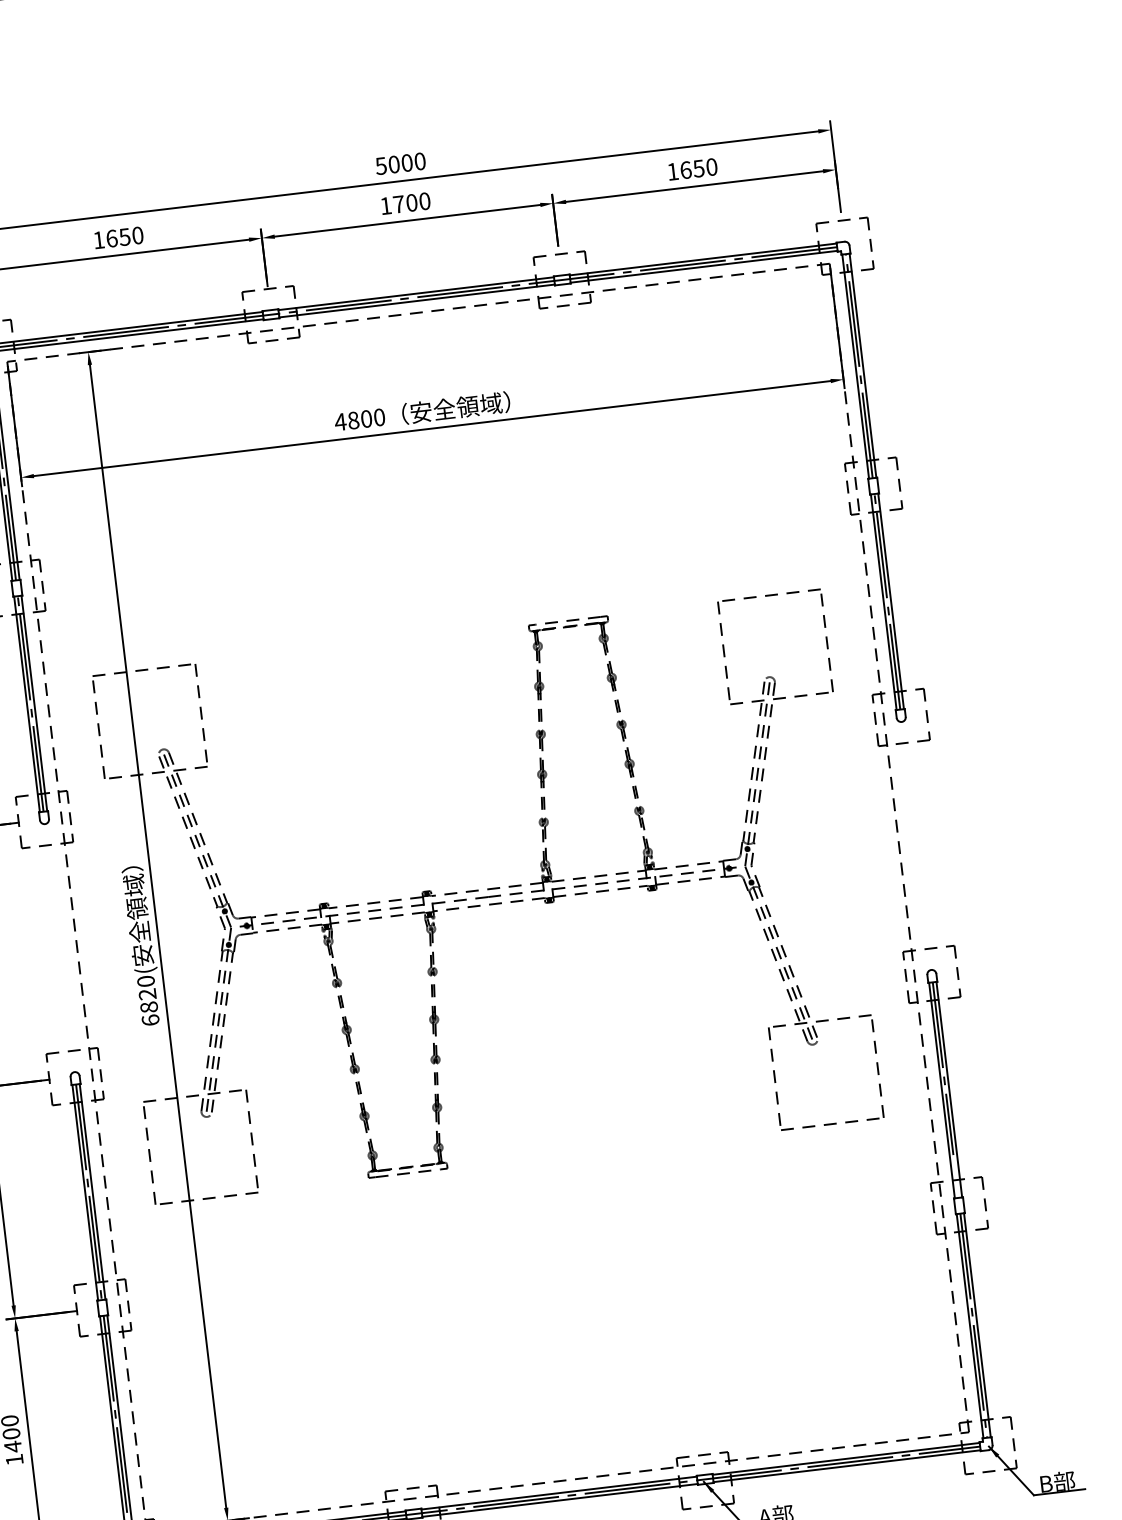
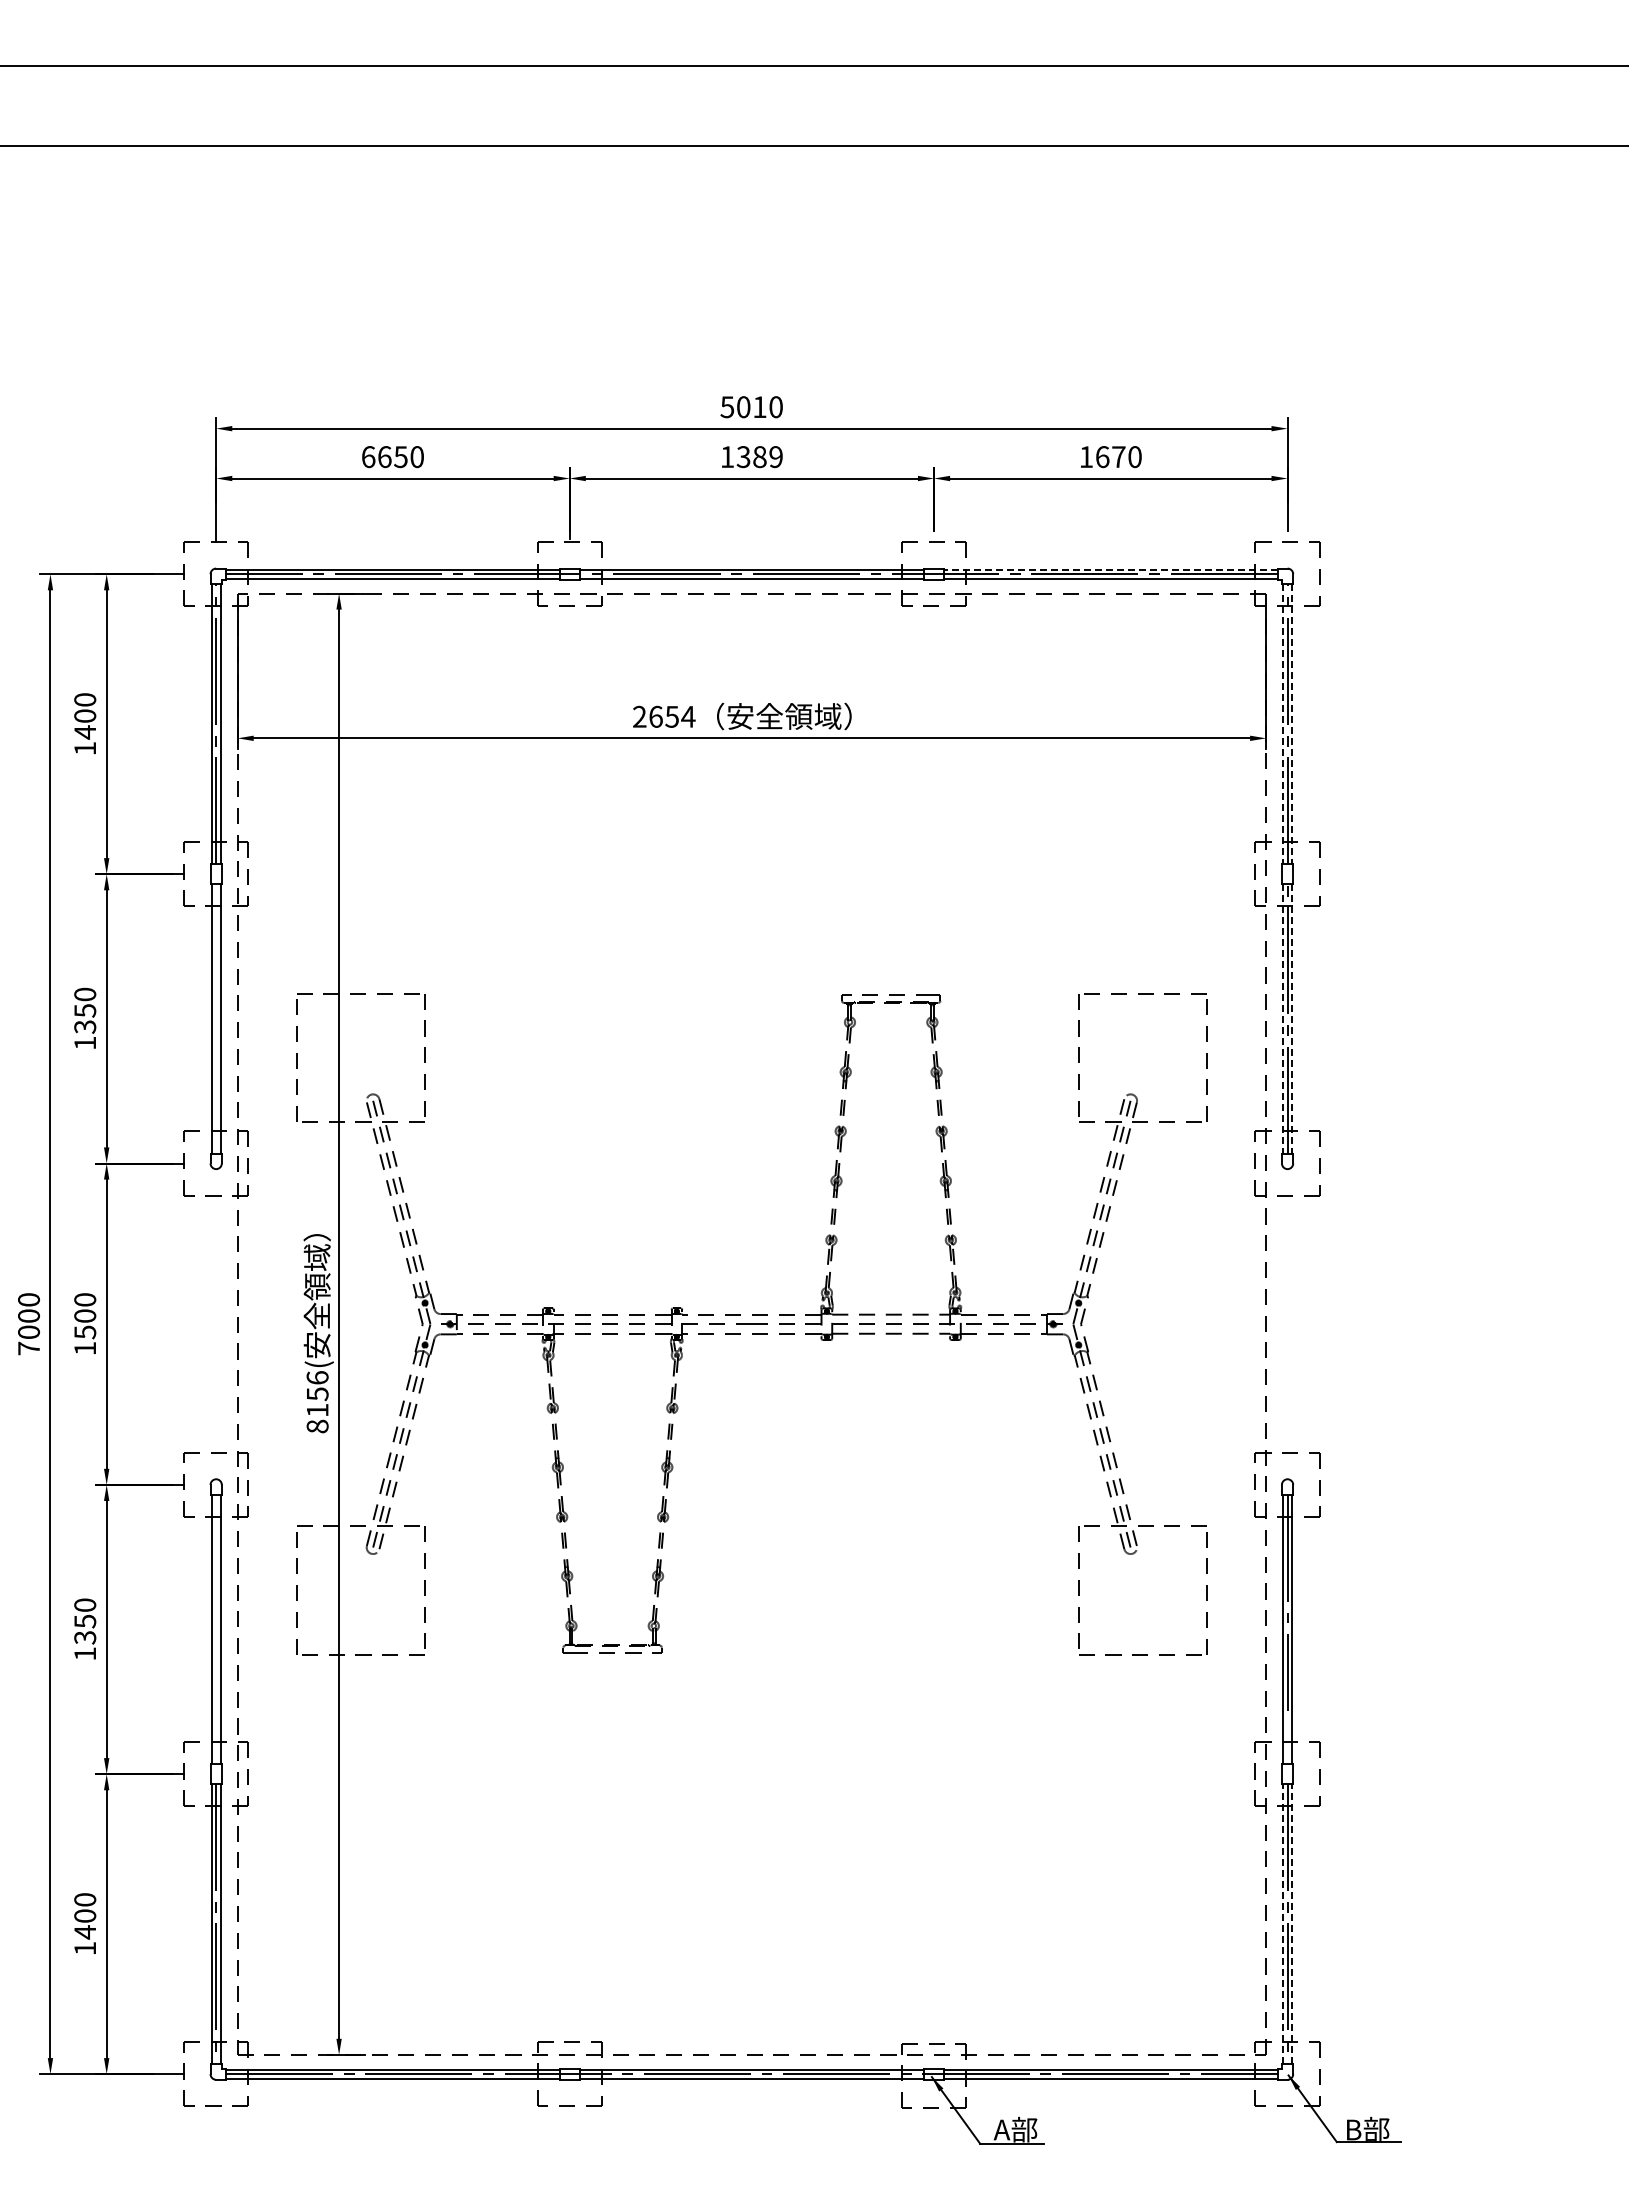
text: (406, 163) -> (759, 407), 5000 -> 5010
text: (698, 169) -> (1118, 457), 1650 -> 1670
text: (411, 203) -> (759, 457), 1700 -> 1389
text: (98, 240) -> (368, 457), 1650 -> 6650
line: (702, 259) -> (1110, 569), solid -> dashed
line: (863, 365) -> (1292, 724), solid -> dashed
line: (856, 366) -> (1283, 724), solid -> dashed
text: (359, 419) -> (663, 716), 4800 -> 2654
line: (884, 601) -> (1283, 1018), solid -> dashed
line: (891, 601) -> (1292, 1018), solid -> dashed
line: (30, 703) -> (216, 1018), removed
text: (148, 1001) -> (317, 1402), 6820( -> 8156(
line: (89, 1192) -> (216, 1629), removed
line: (977, 1324) -> (1292, 1923), solid -> dashed
line: (970, 1325) -> (1283, 1923), solid -> dashed

